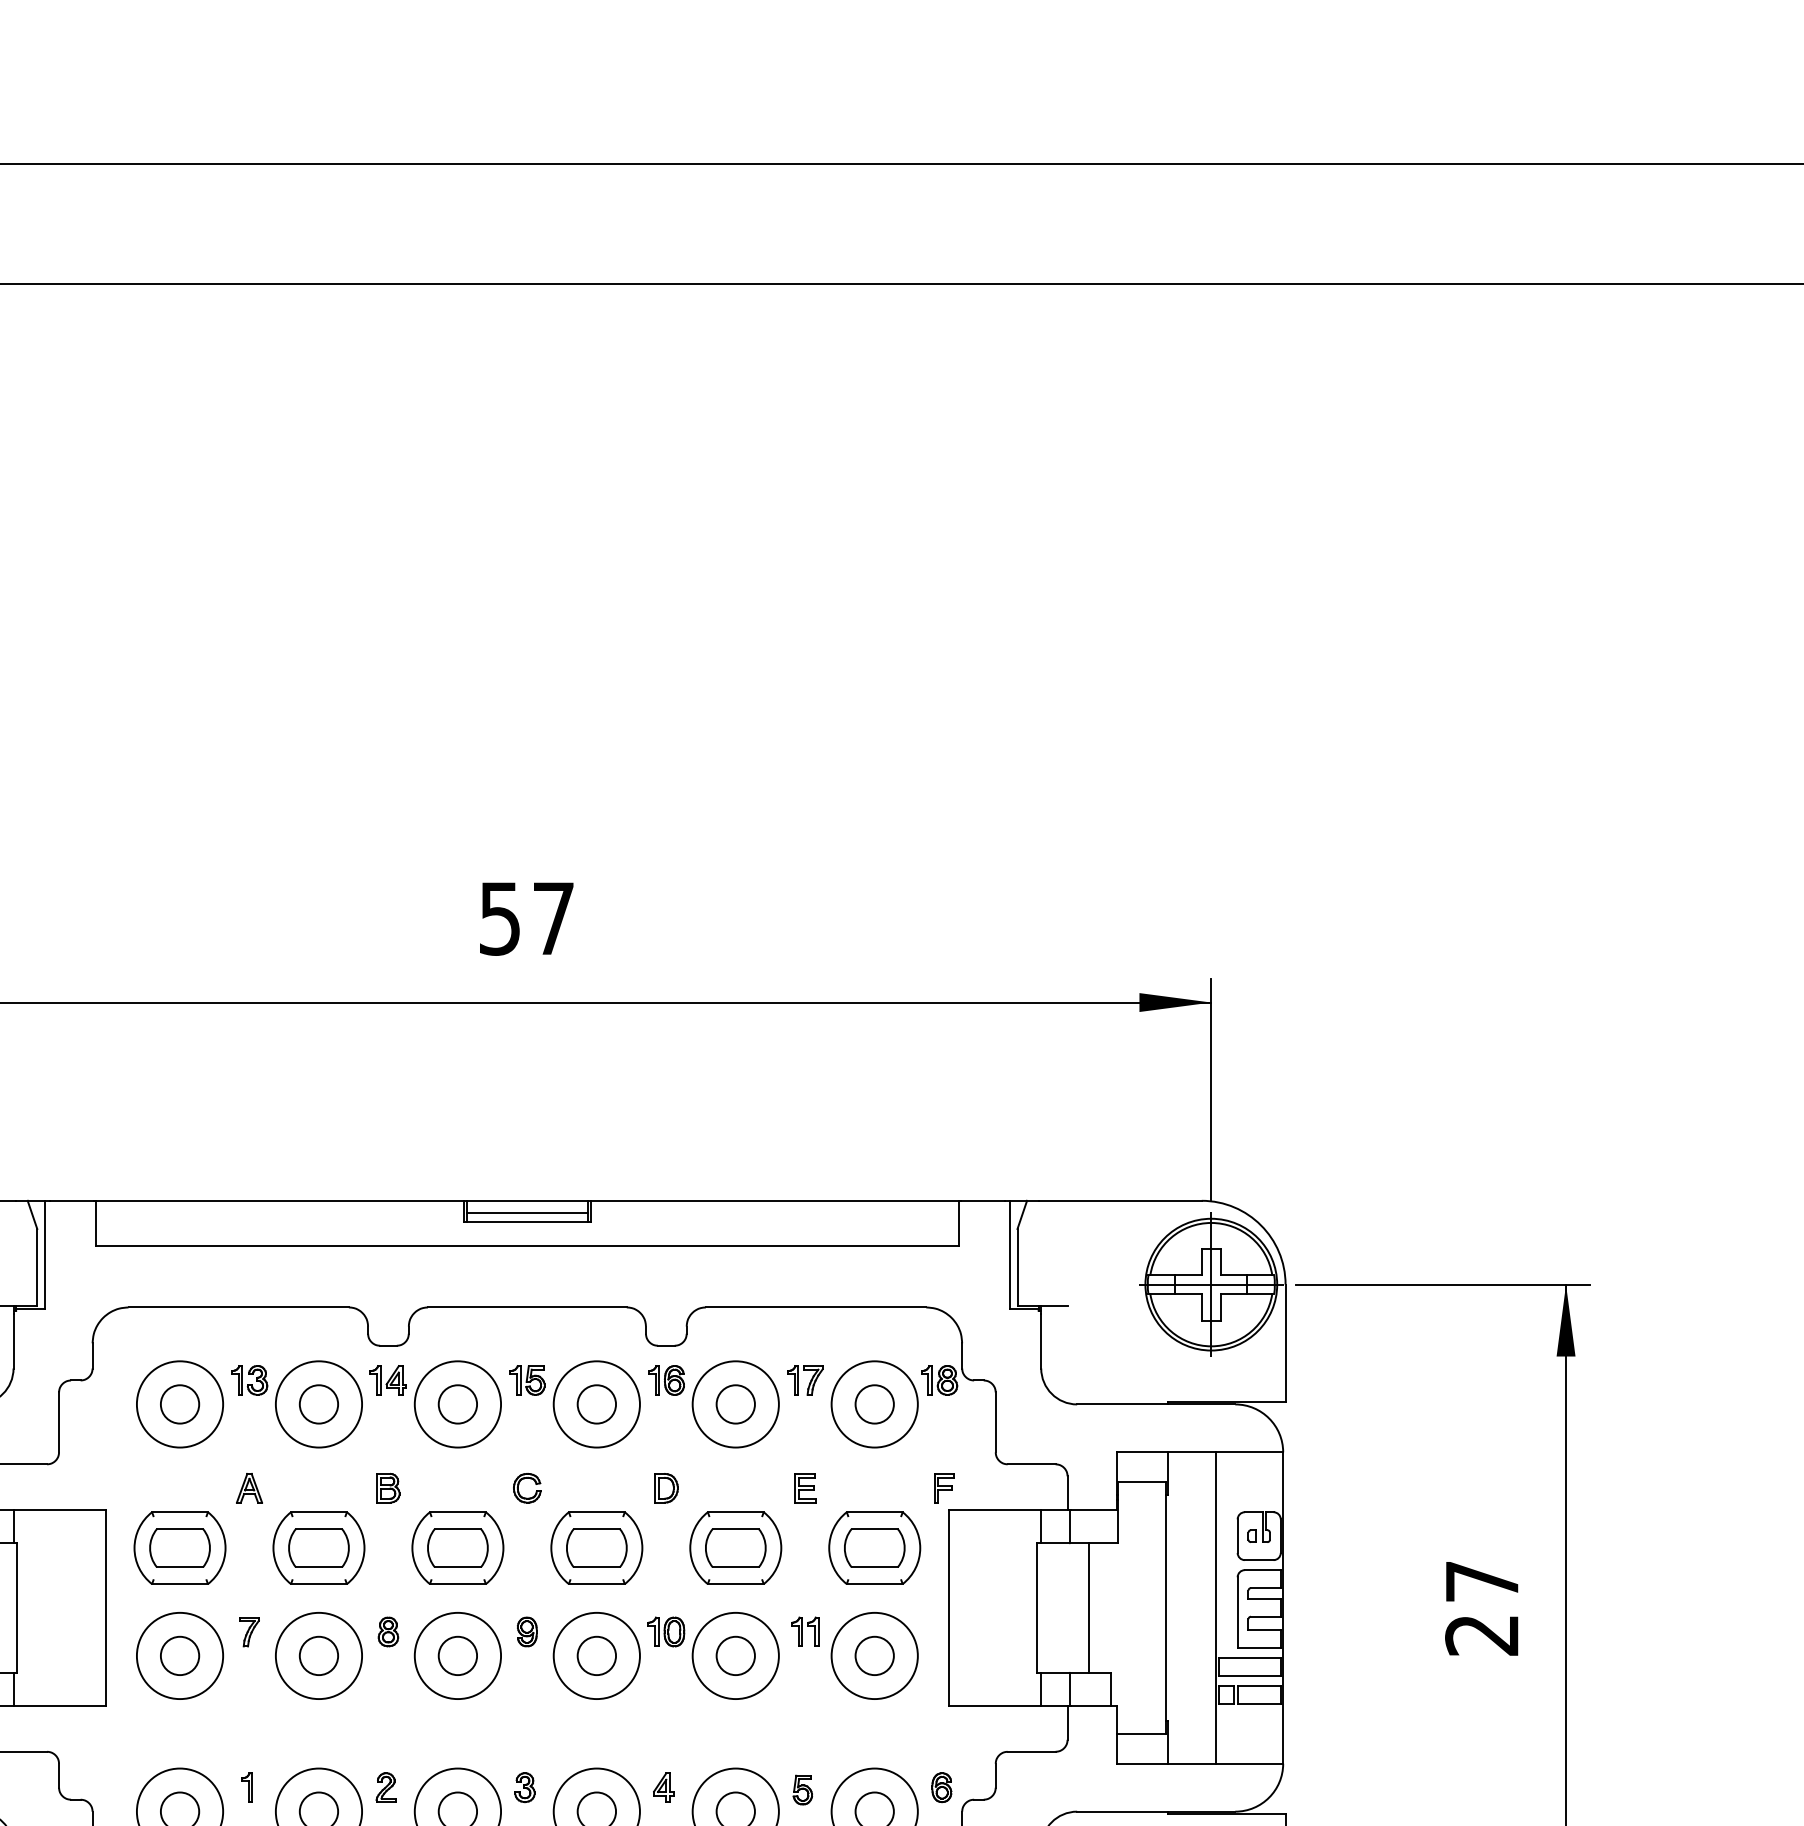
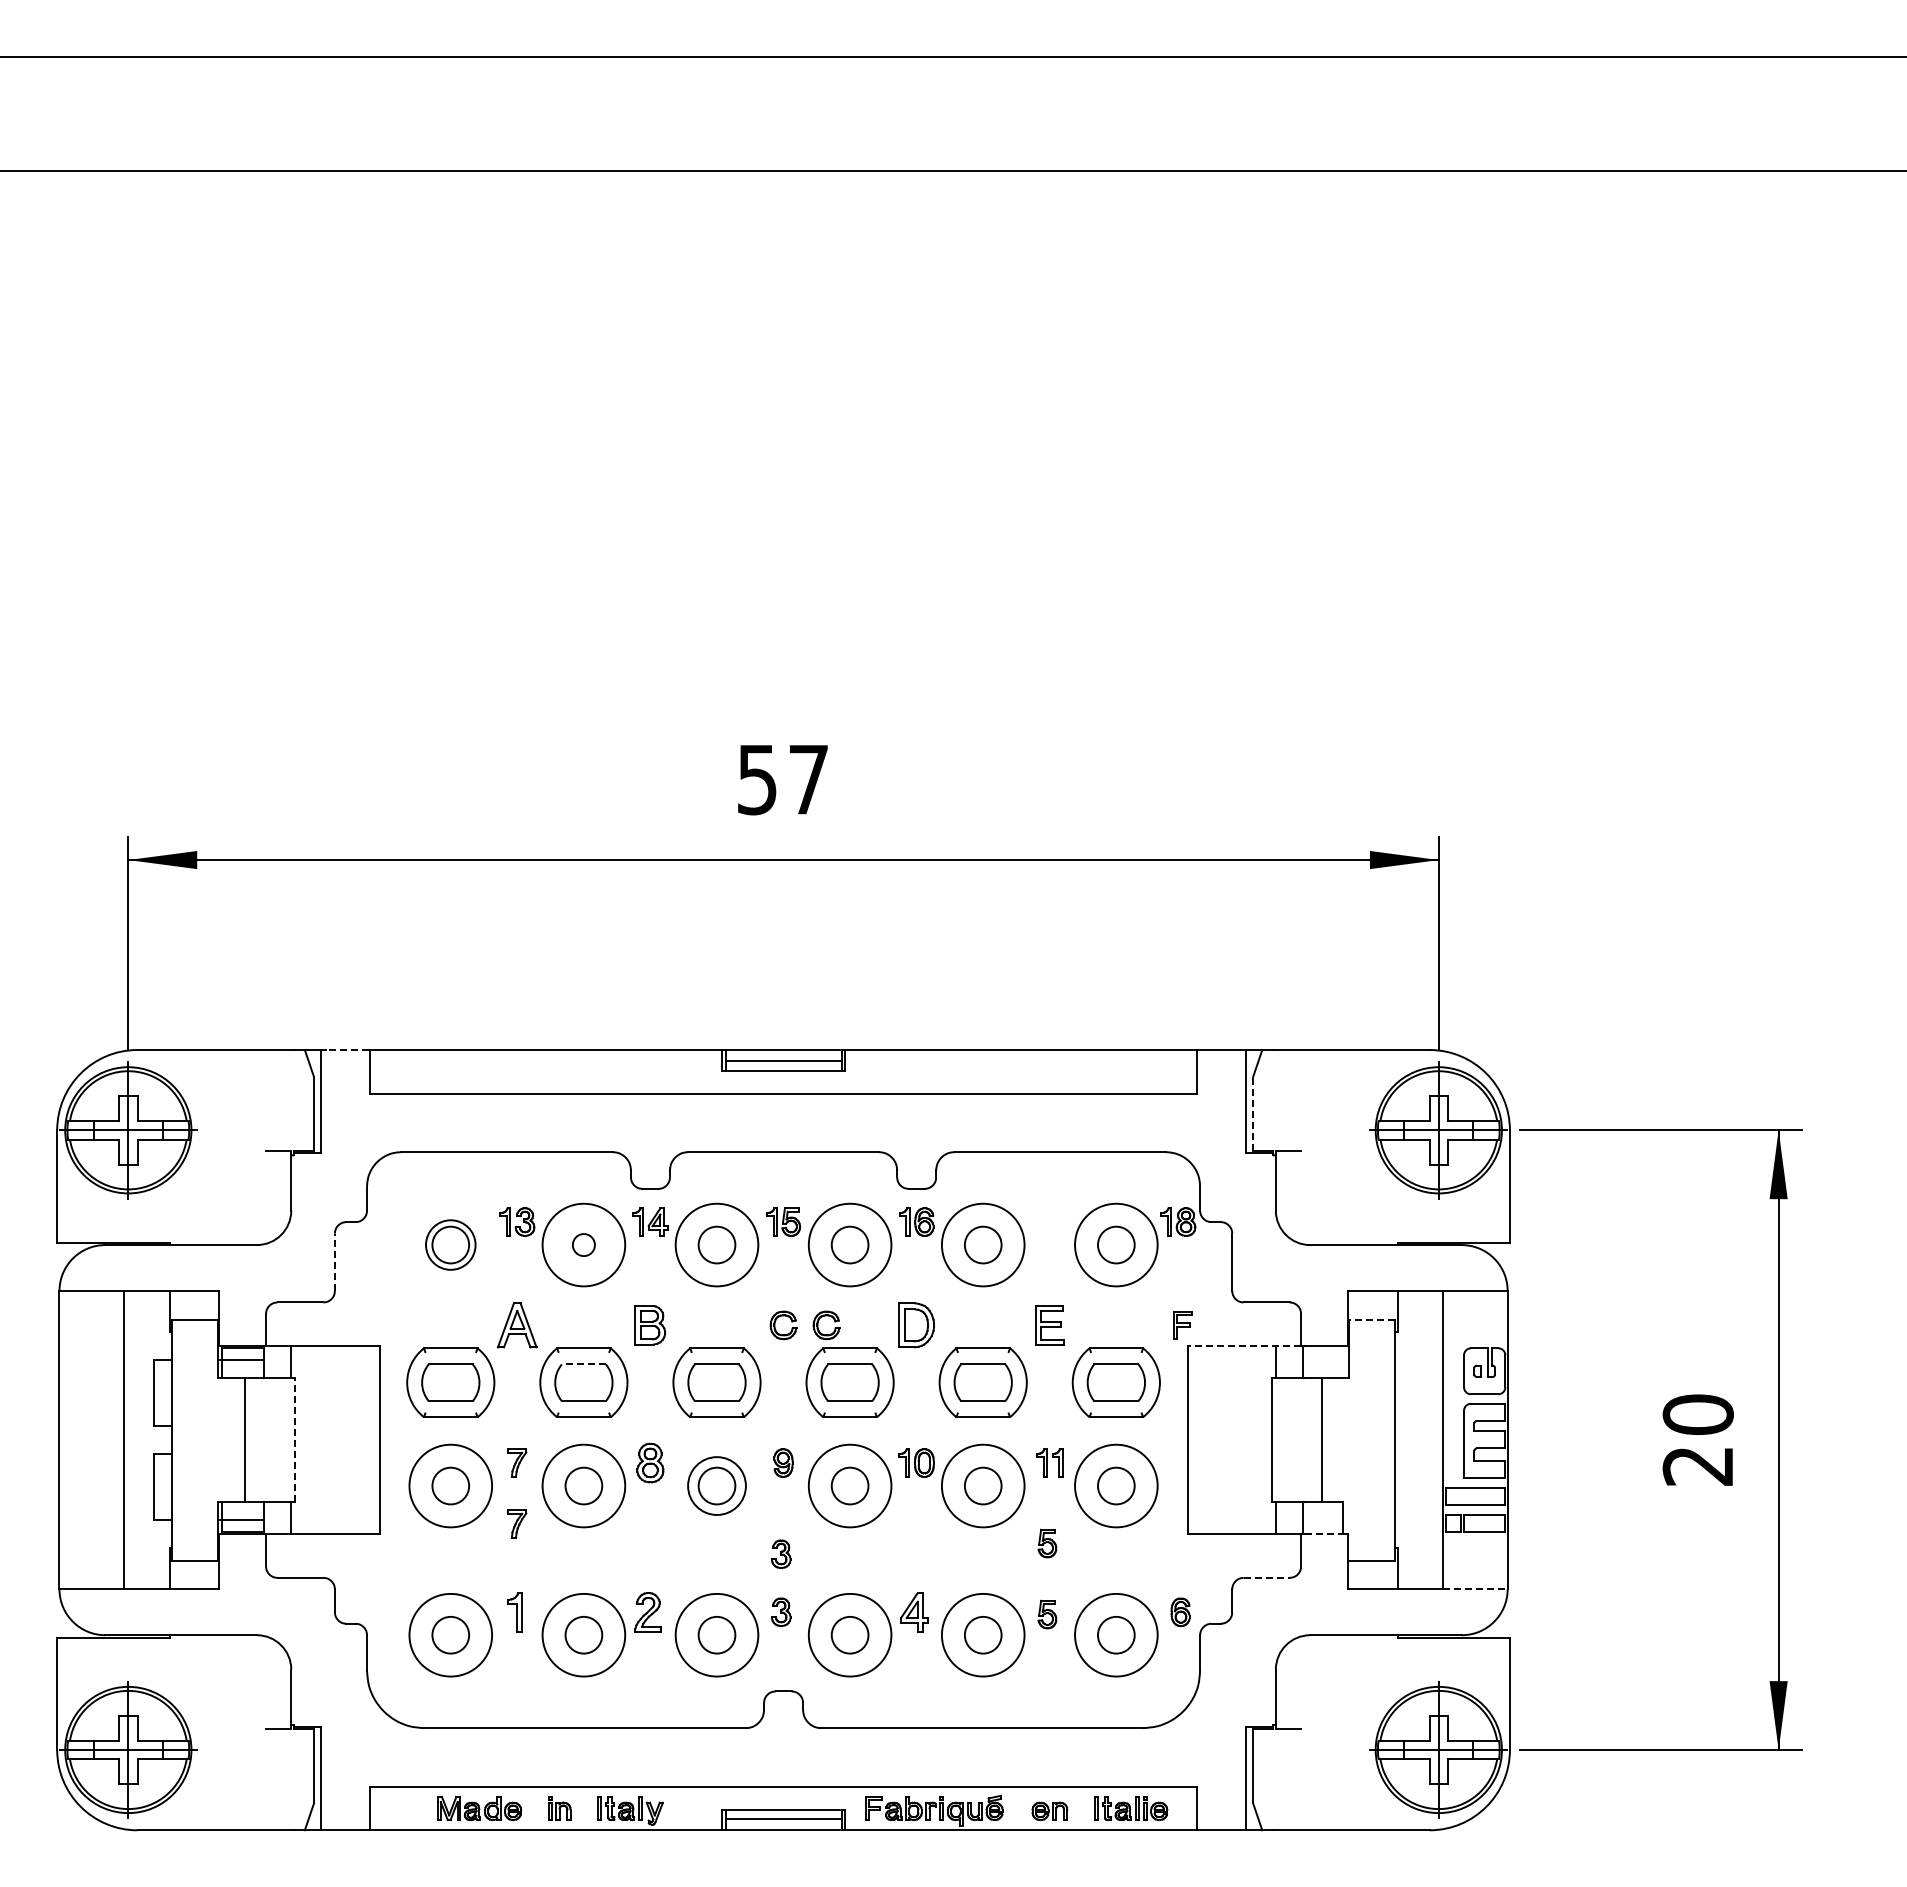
line: (71, 1201) -> (346, 1050), solid -> dashed
line: (1017, 1267) -> (1253, 1113), solid -> dashed
part: (804, 1379) -> (1049, 1221), removed
circle: (179, 1403) -> (450, 1244), size x0.6
circle: (318, 1403) -> (583, 1244), size x0.6
line: (58, 1422) -> (334, 1262), solid -> dashed
line: (1142, 1482) -> (1372, 1319), solid -> dashed
part: (249, 1488) -> (517, 1325), size x1.6
part: (388, 1488) -> (650, 1325), size x1.4
part: (563, 1488) -> (818, 1325), added
part: (666, 1488) -> (916, 1325), size x1.6
part: (804, 1488) -> (1049, 1325), size x1.4
line: (1008, 1510) -> (1244, 1346), solid -> dashed
line: (318, 1529) -> (583, 1364), solid -> dashed
text: (1481, 1581) -> (1697, 1414), 27 -> 20
line: (17, 1608) -> (295, 1440), solid -> dashed
part: (388, 1631) -> (650, 1462), size x1.4
circle: (457, 1655) -> (716, 1485), size x0.7
part: (249, 1695) -> (517, 1523), added
line: (1092, 1706) -> (1324, 1534), solid -> dashed
part: (802, 1715) -> (1047, 1543), added
part: (525, 1726) -> (781, 1553), added
line: (1031, 1751) -> (1266, 1577), solid -> dashed
line: (1250, 1763) -> (1476, 1589), solid -> dashed
part: (246, 1786) -> (514, 1611), size x1.4
part: (385, 1786) -> (647, 1611), size x1.4
part: (663, 1786) -> (913, 1611), size x1.4

